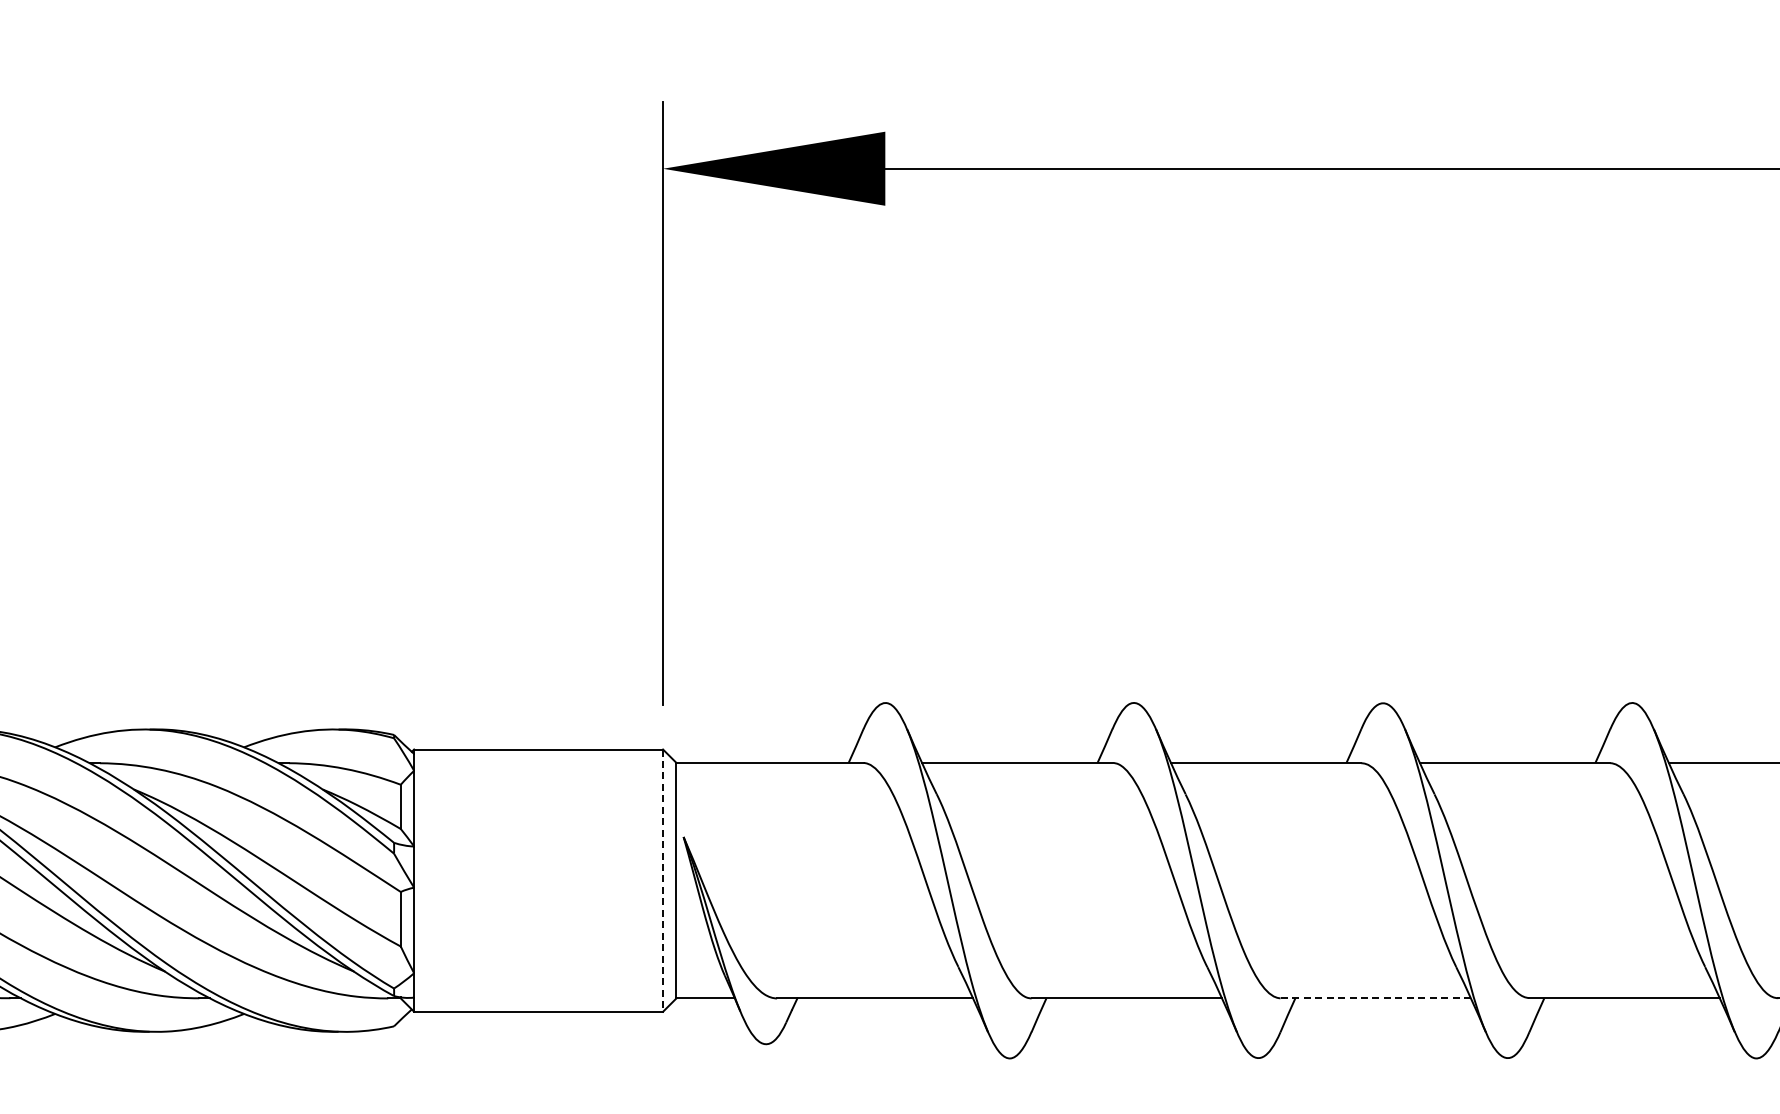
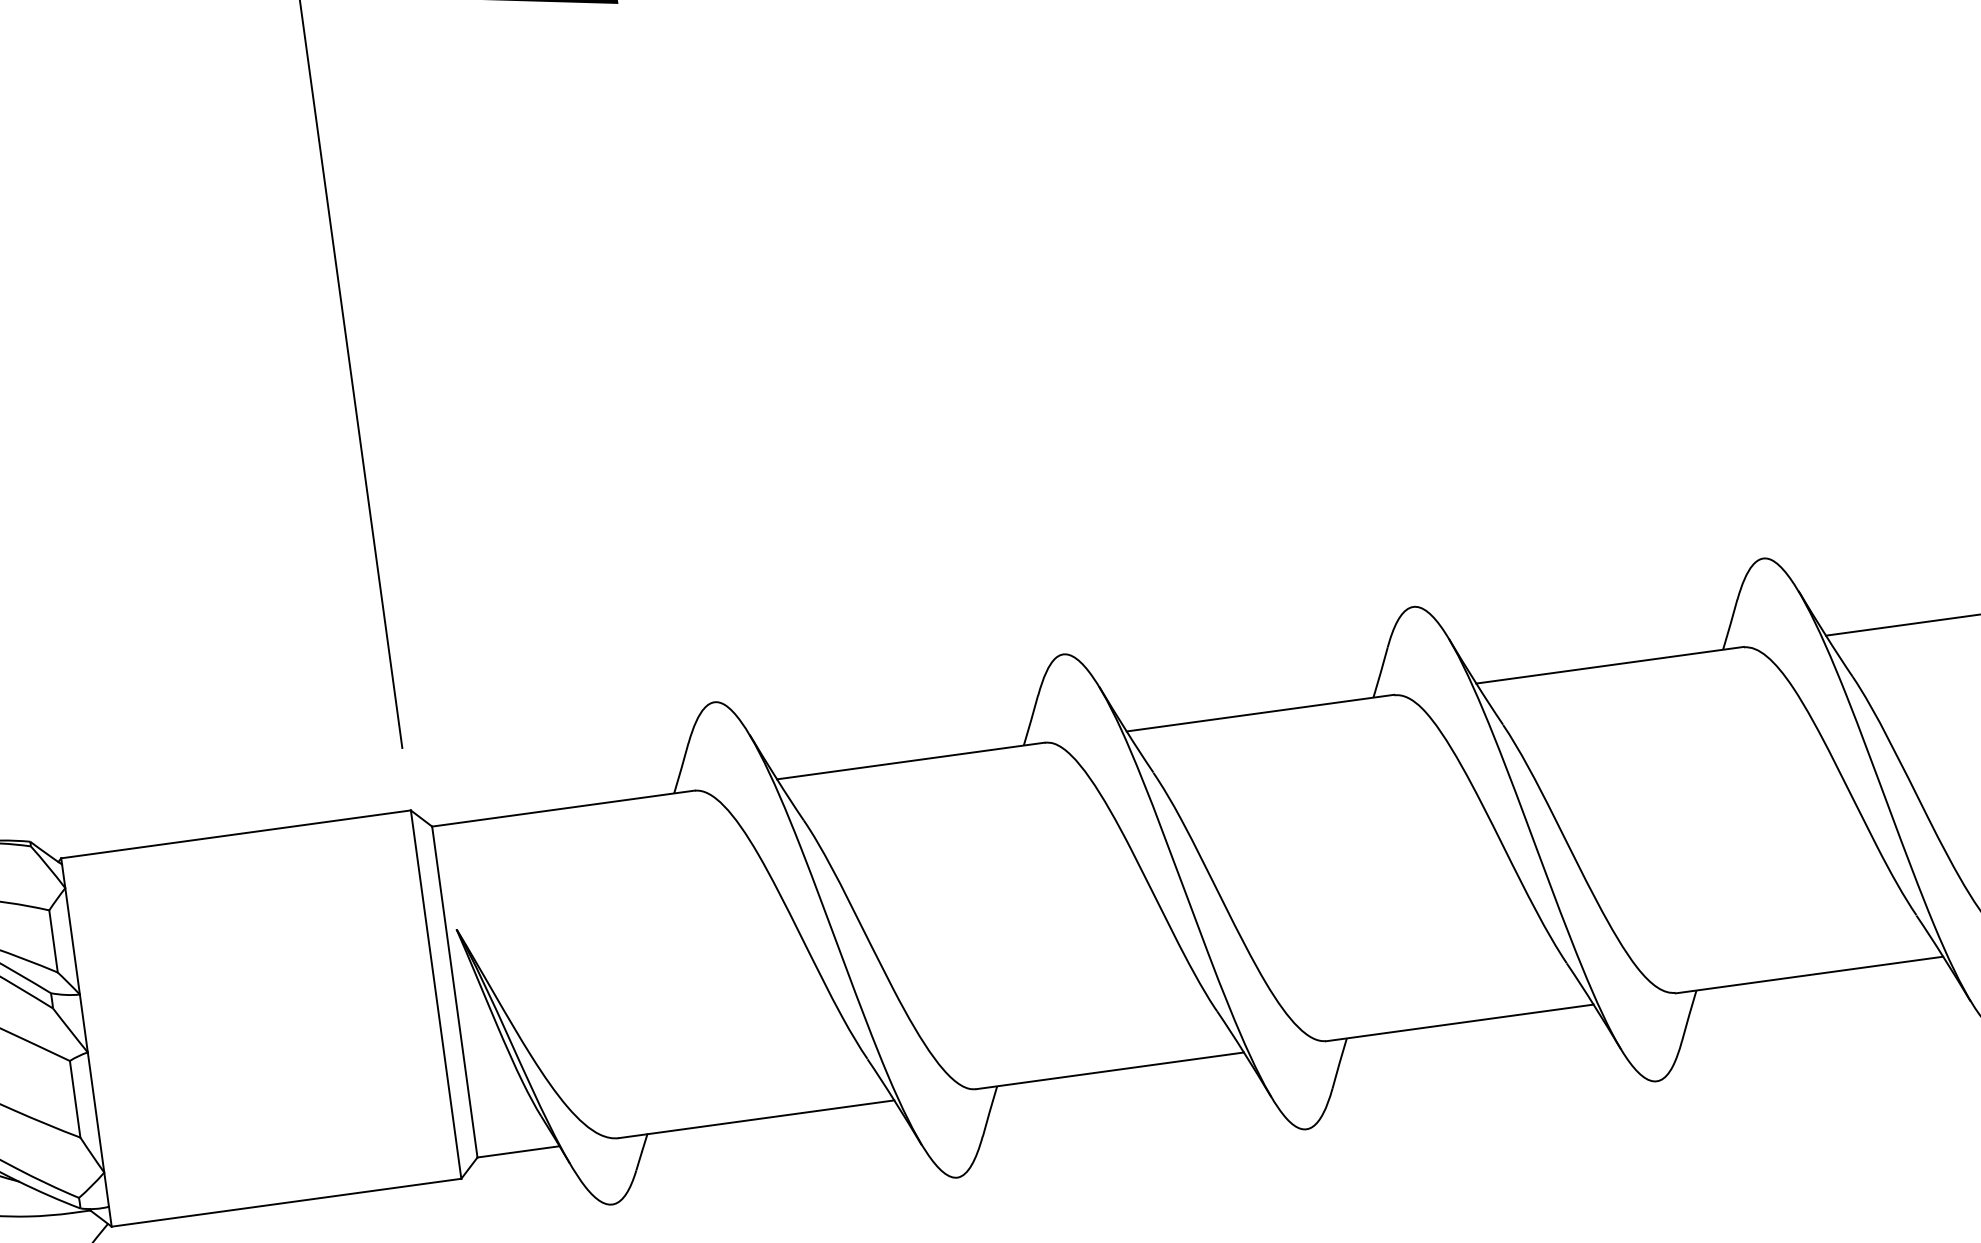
line: (663, 881) -> (436, 995), dashed -> solid
line: (1375, 998) -> (1459, 1023), dashed -> solid

